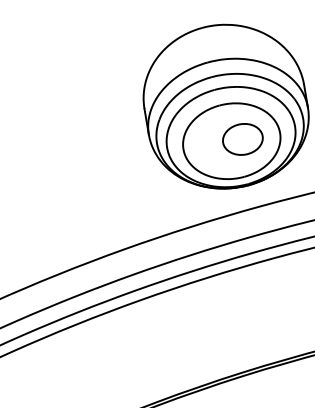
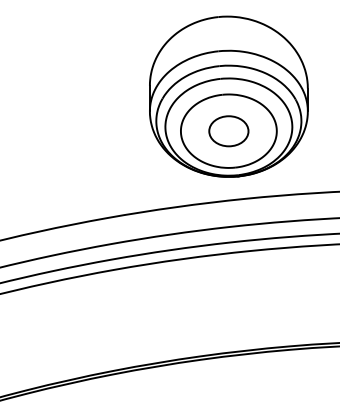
part: (242, 139) -> (228, 131), moved

